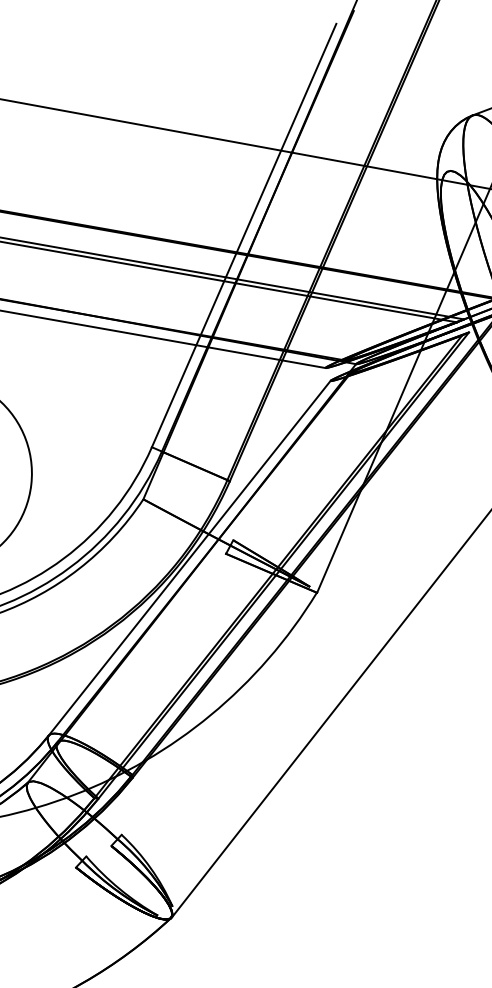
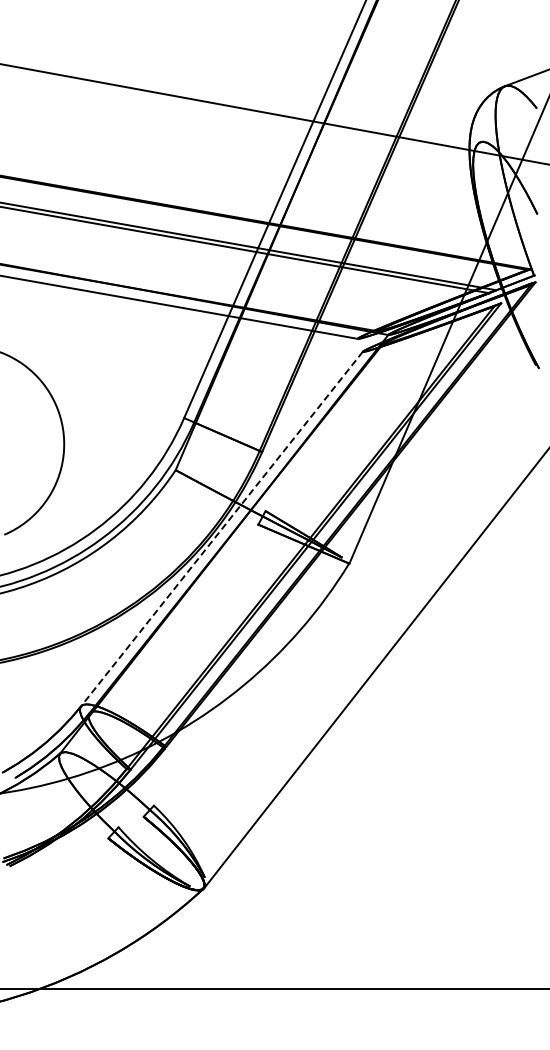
line: (189, 558) -> (221, 529), solid -> dashed

